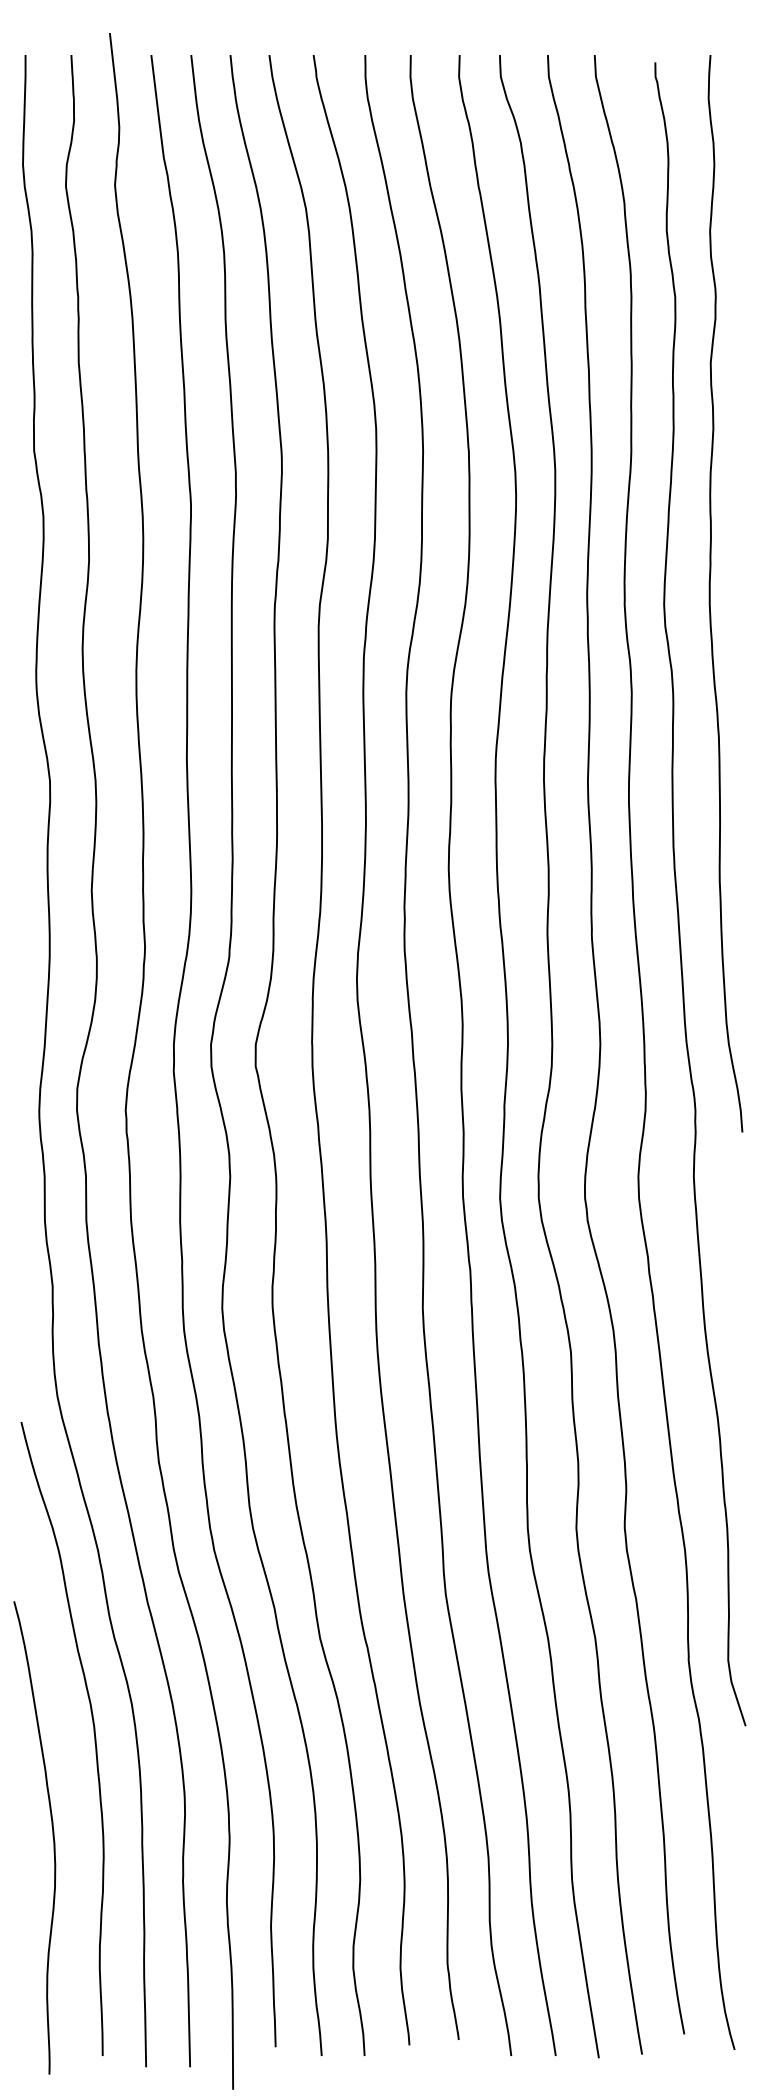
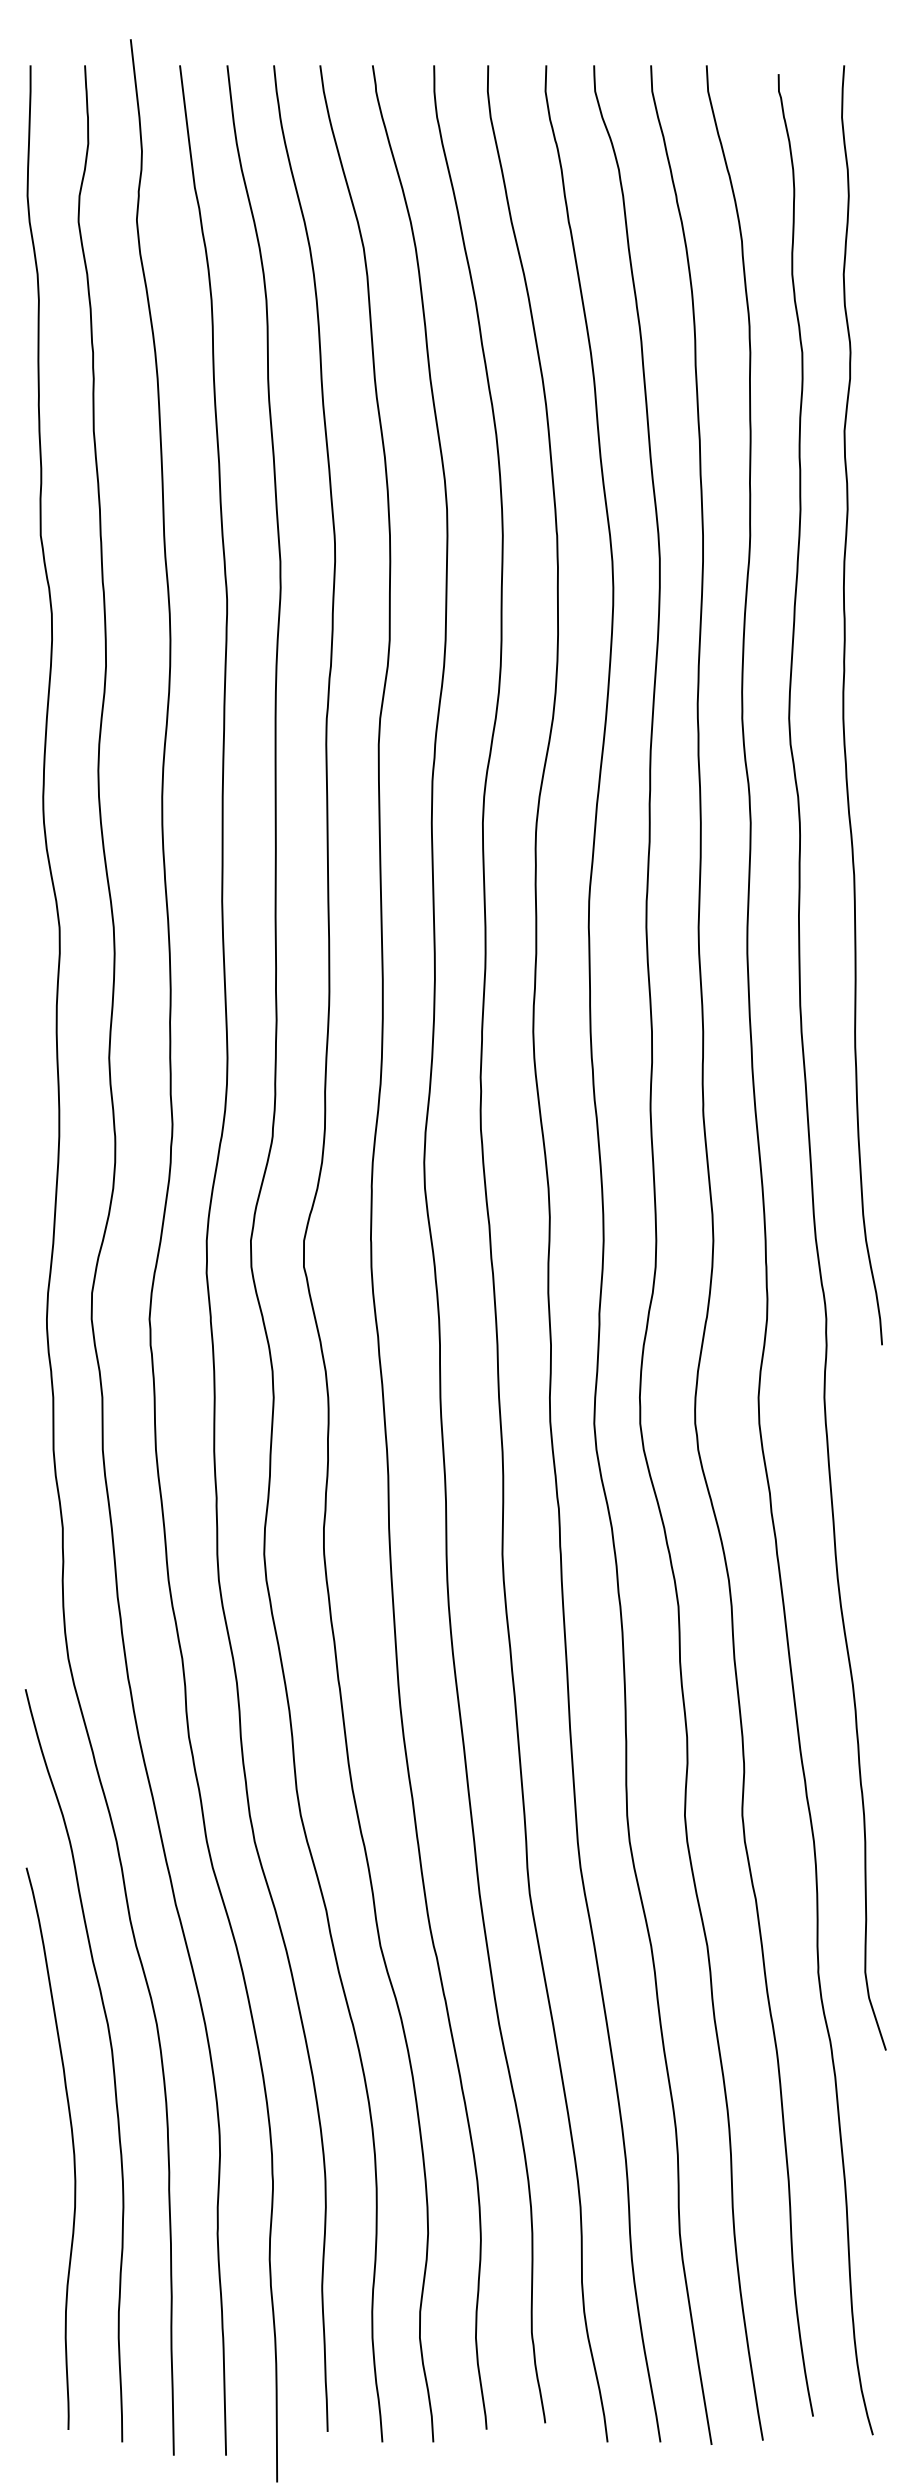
curve: (52, 1836) -> (72, 2147), moved

